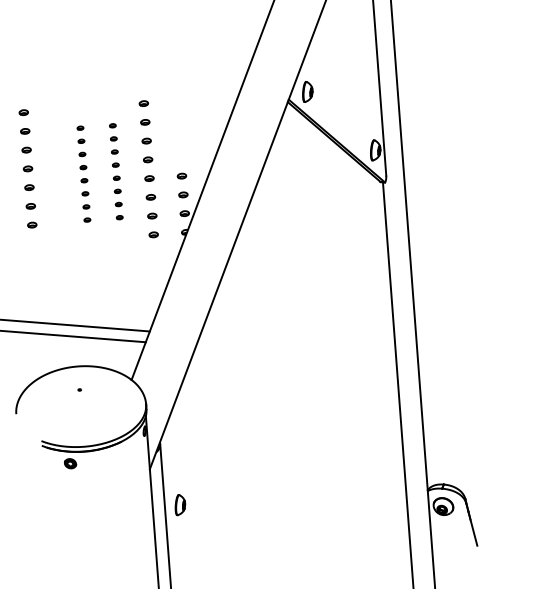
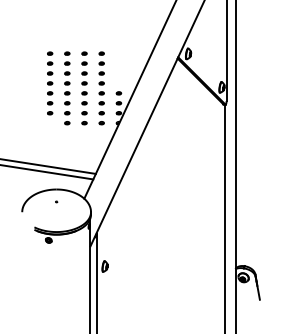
part: (28, 168) -> (50, 83), moved
part: (116, 171) -> (84, 88), size x1.43
part: (84, 174) -> (67, 88), size x1.43

